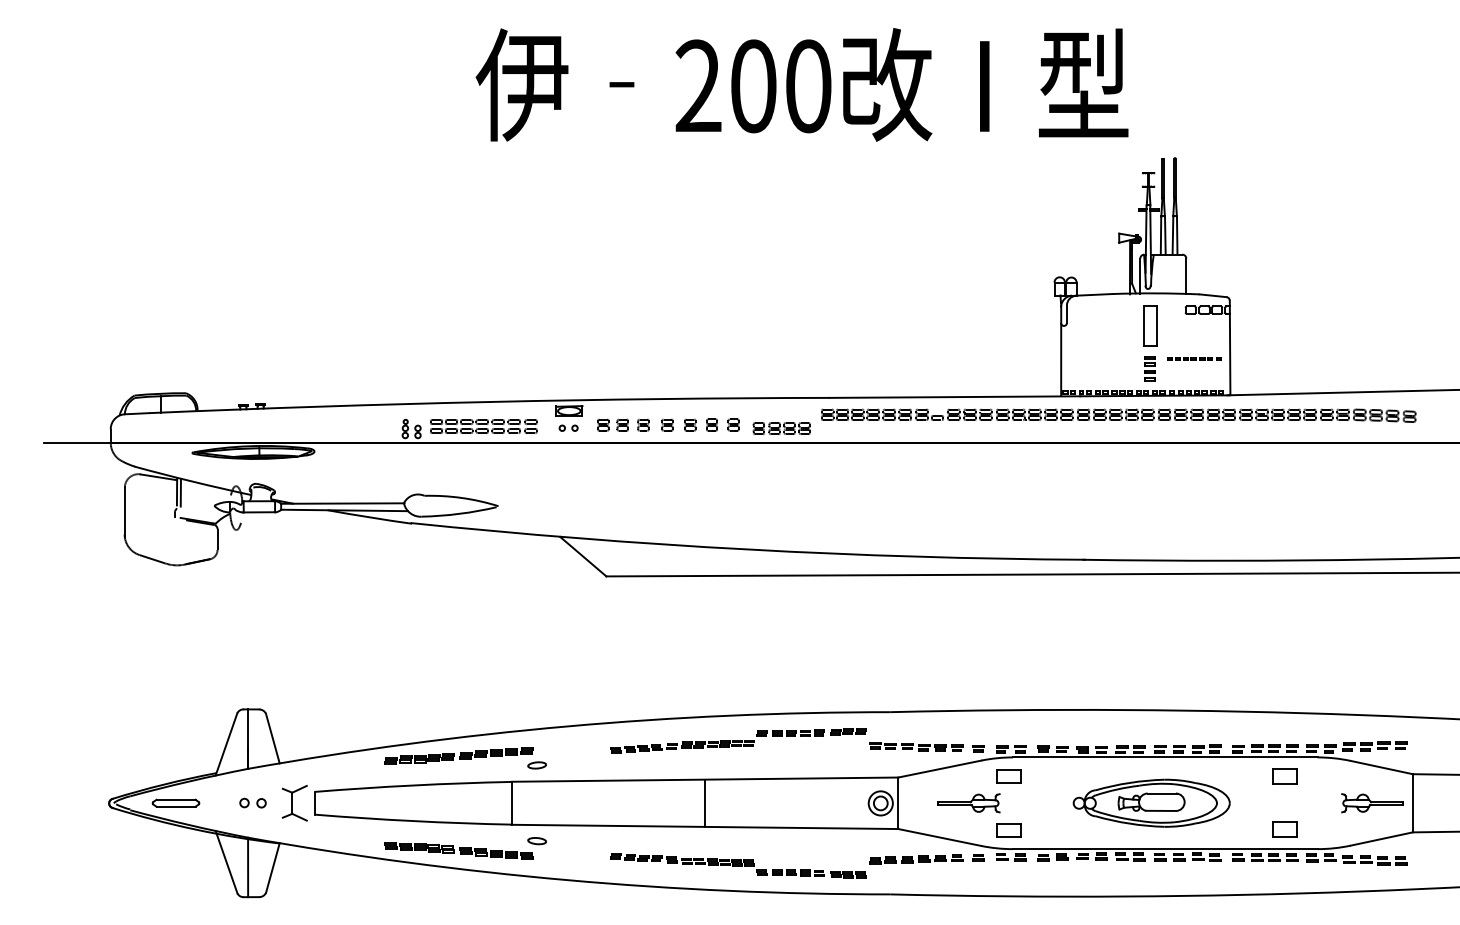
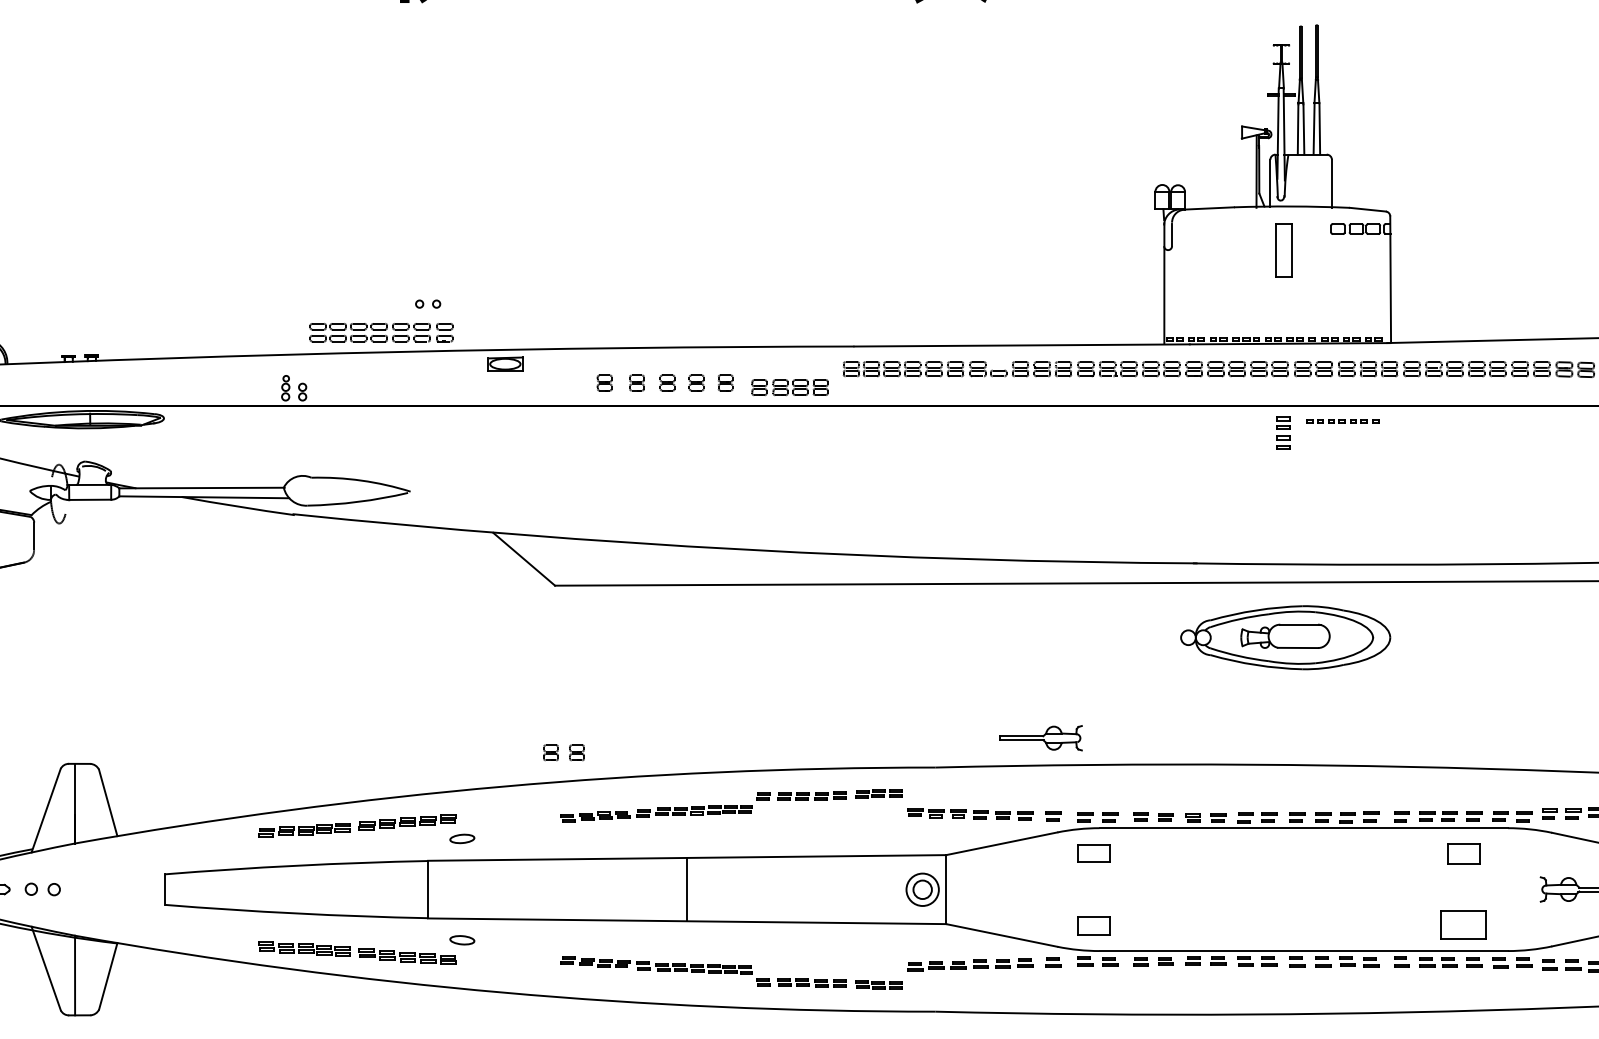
line: (1194, 358) -> (1342, 421), moved
part: (1149, 368) -> (1282, 433), moved
part: (612, 424) -> (563, 751), moved
part: (483, 426) -> (381, 332), moved
part: (568, 427) -> (427, 303), moved
part: (252, 802) -> (42, 888), moved
part: (1151, 802) -> (1285, 636), moved
part: (294, 803) -> (137, 889), removed
part: (968, 803) -> (1040, 738), moved
part: (1284, 829) -> (1463, 924), size x1.4

